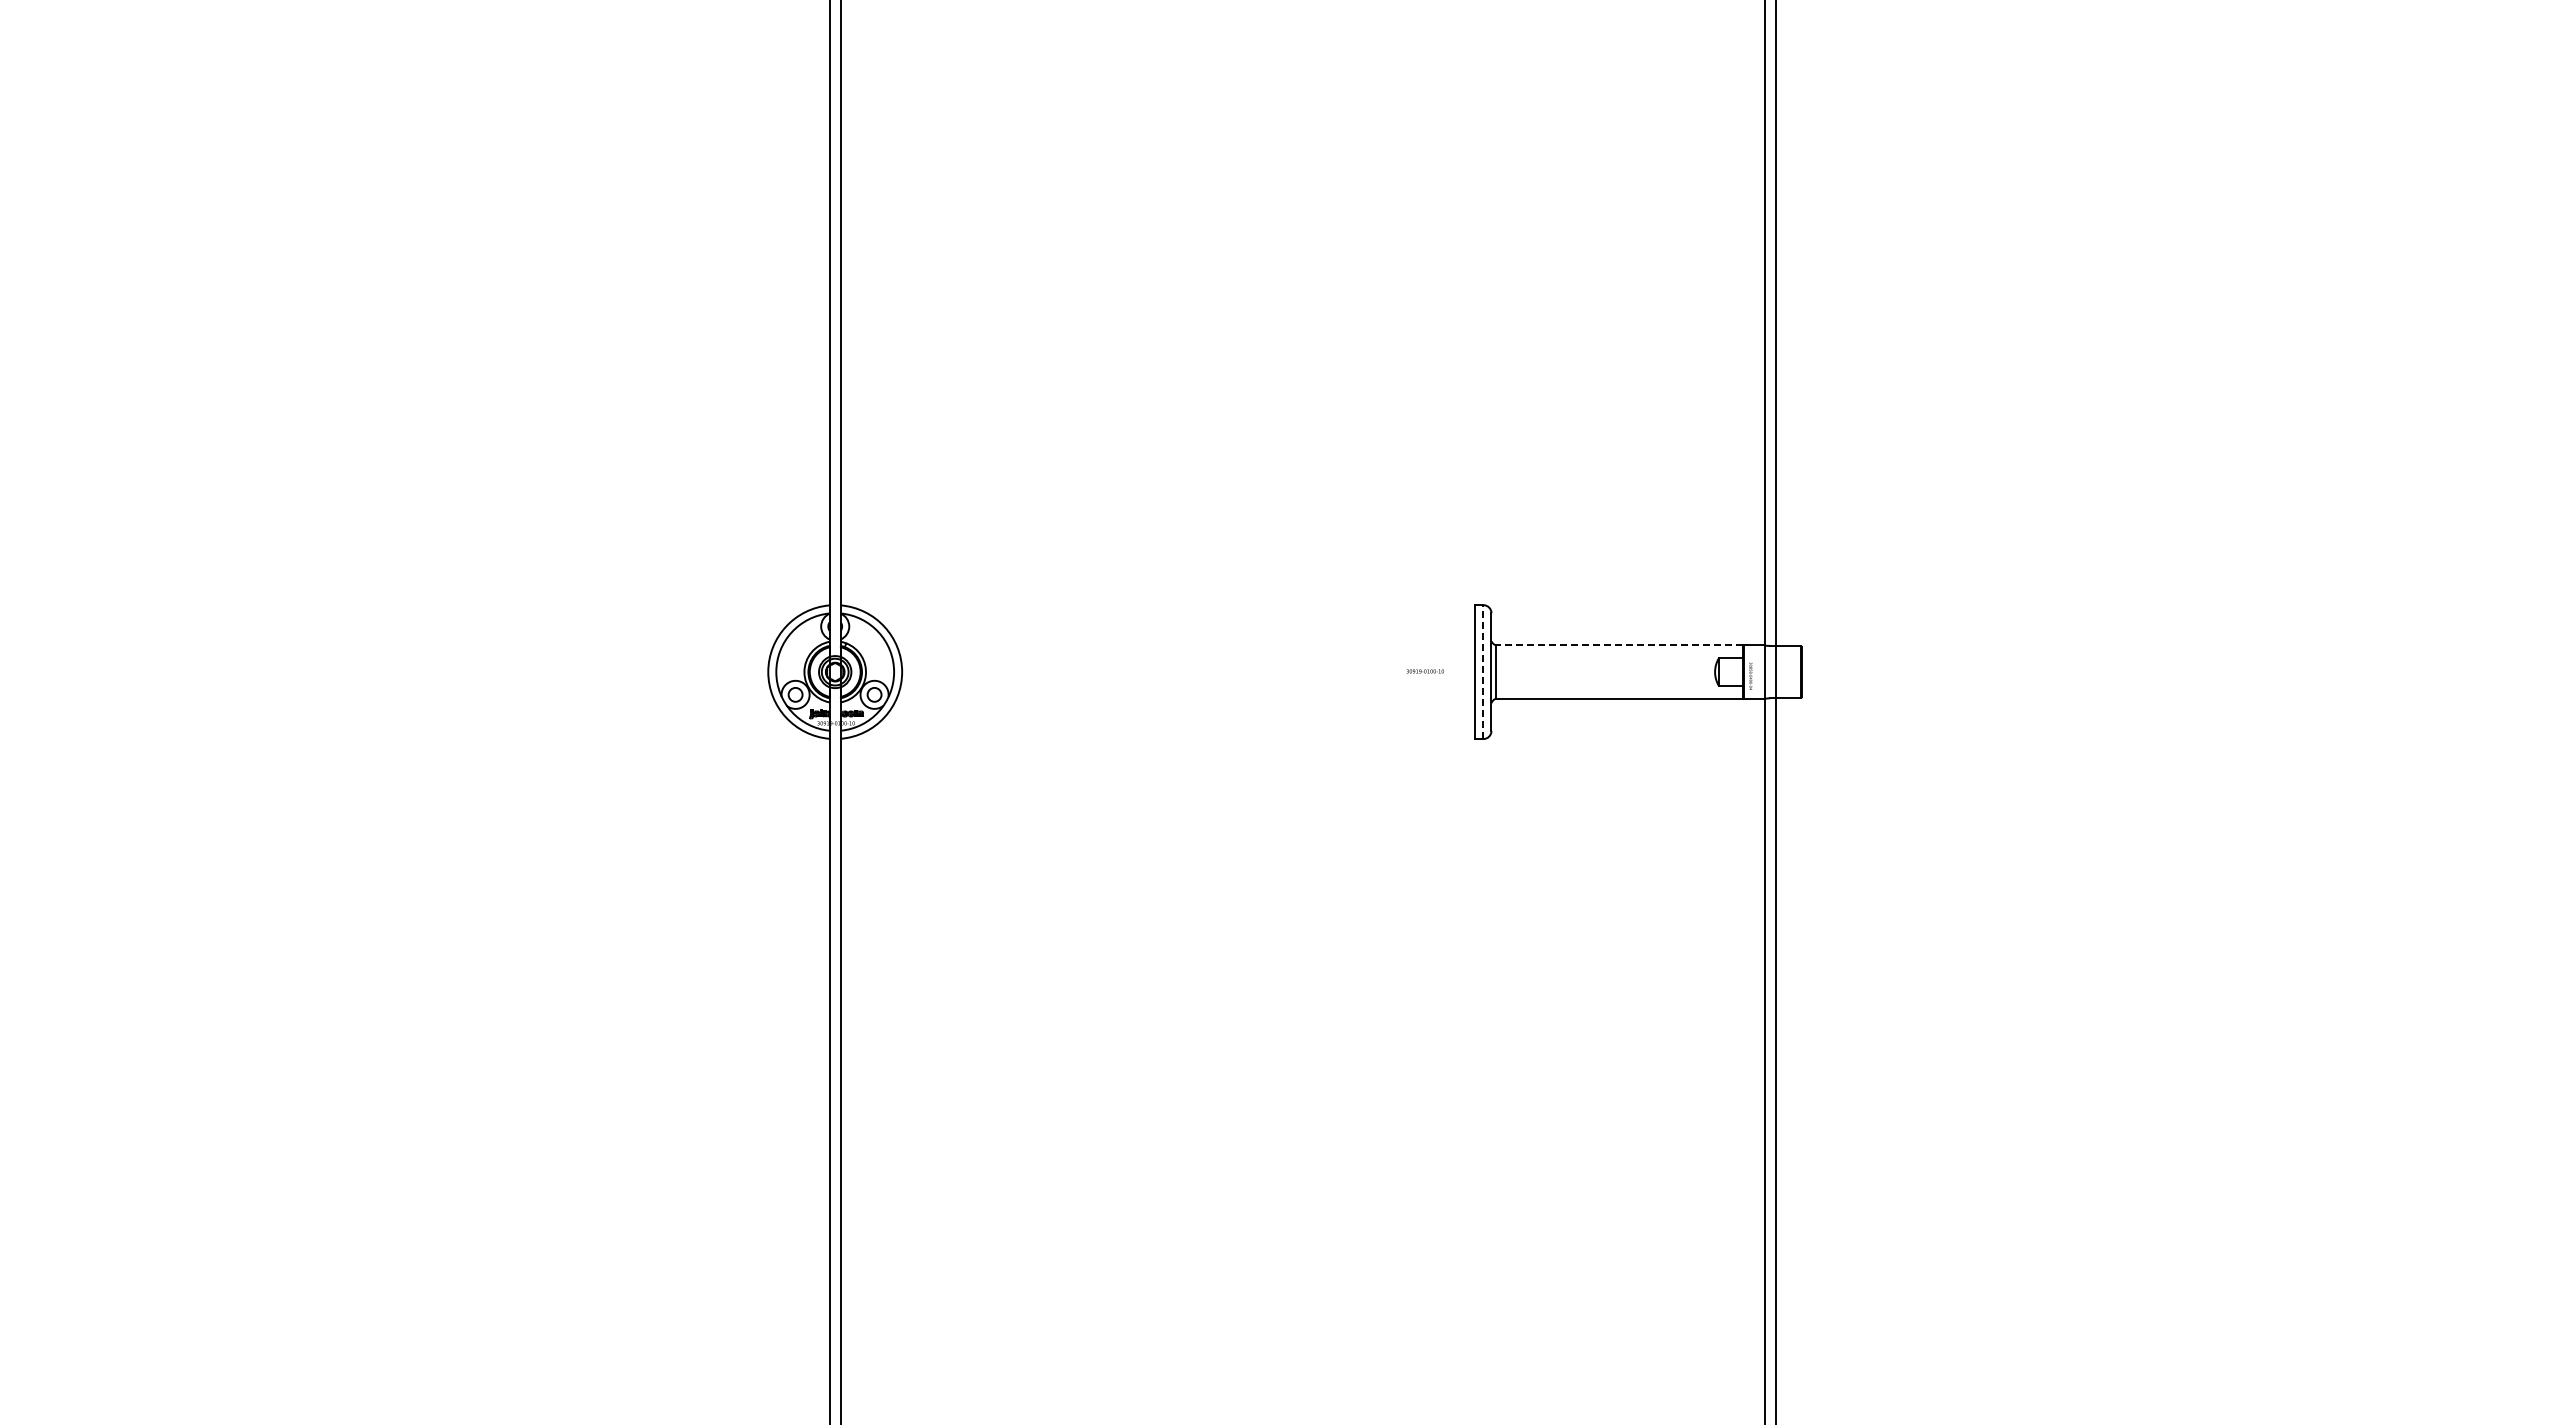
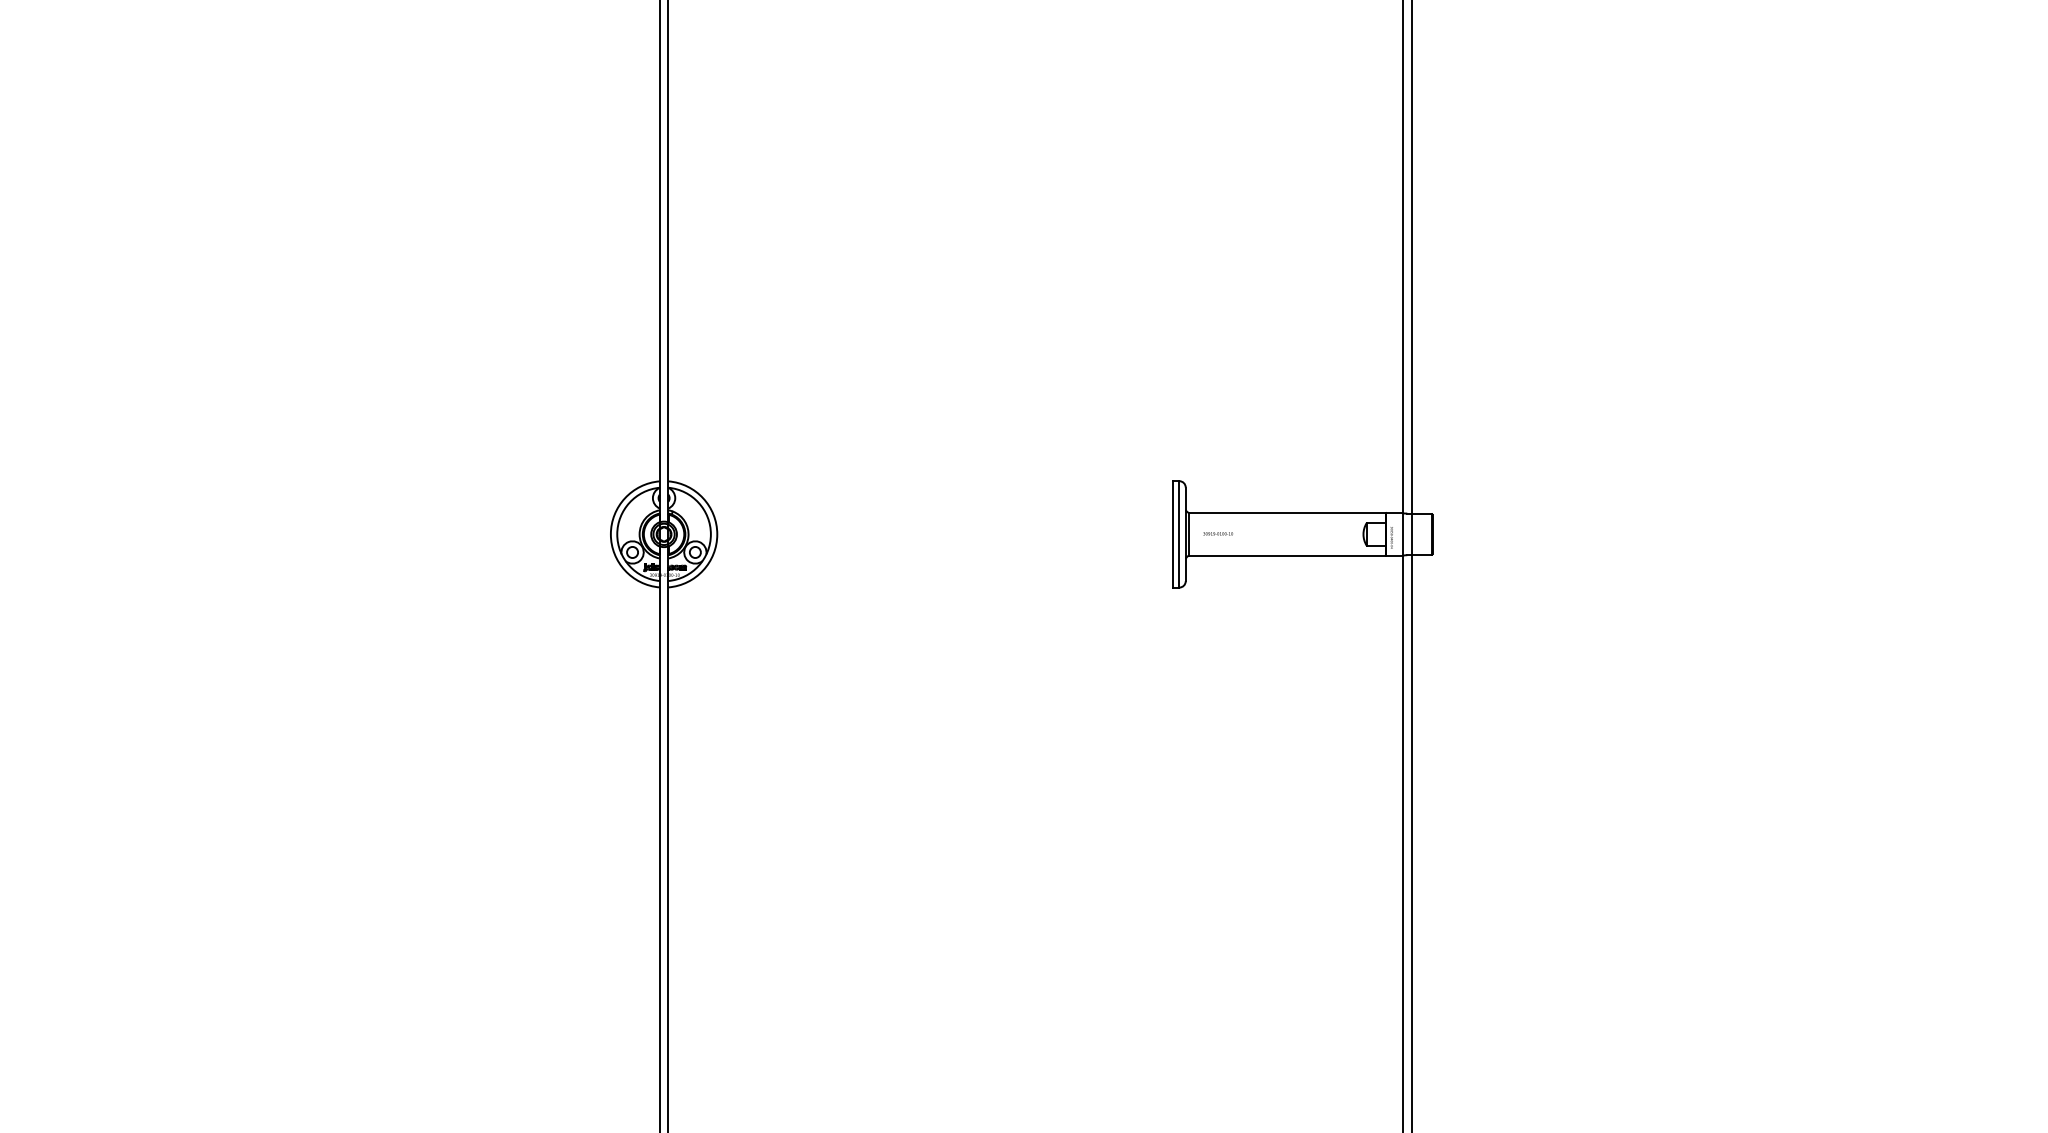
line: (1619, 645) -> (1287, 513), dashed -> solid
text: (1424, 671) -> (1217, 533), moved
line: (1483, 672) -> (1179, 534), dashed -> solid

